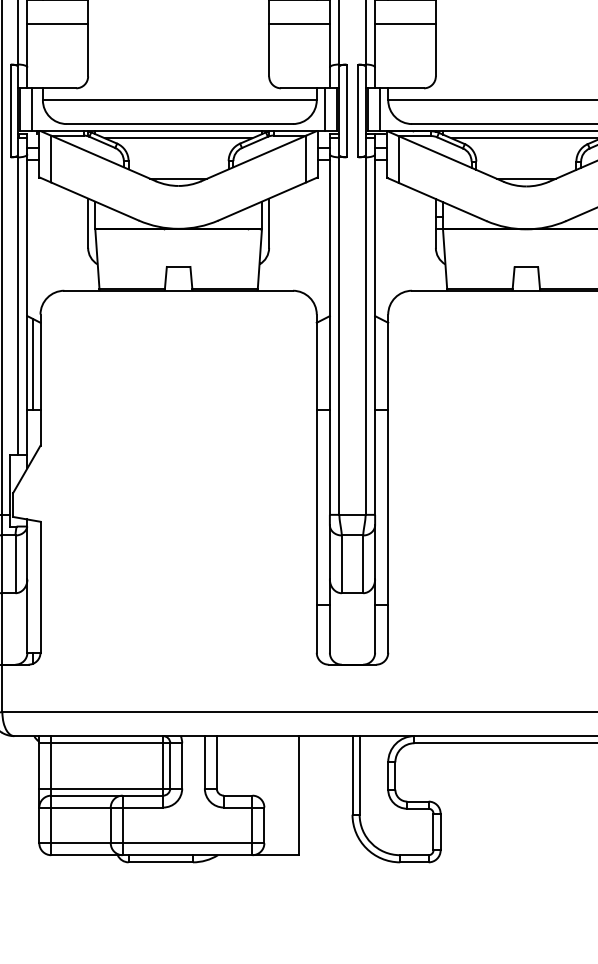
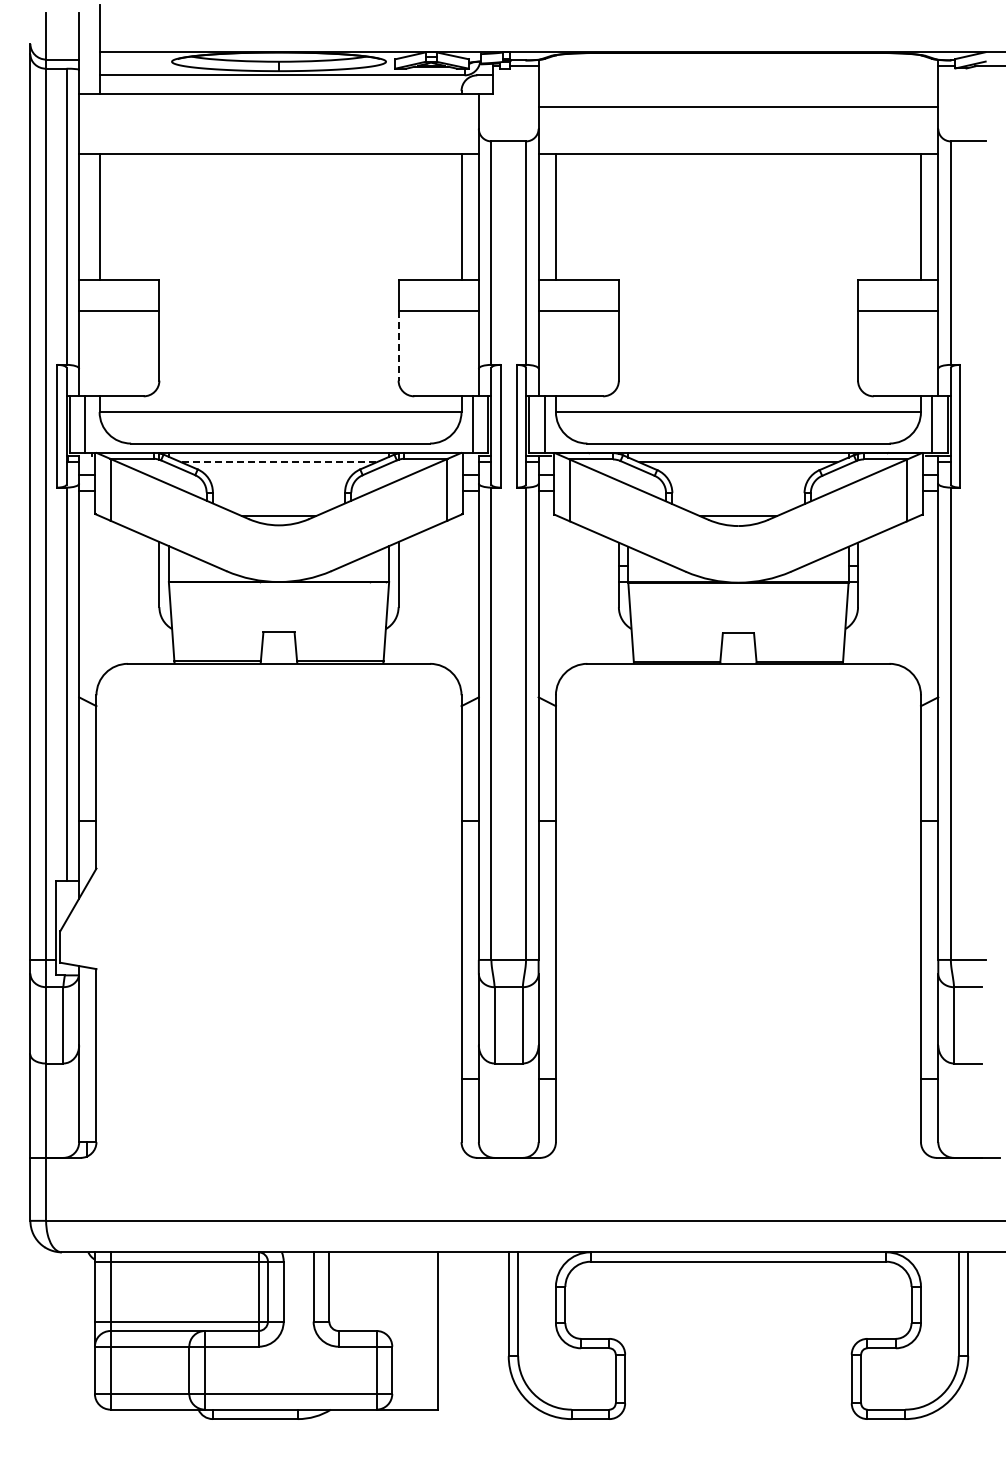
line: (269, 50) -> (398, 346), solid -> dashed
line: (179, 138) -> (279, 462), solid -> dashed
line: (33, 364) -> (87, 761), removed

